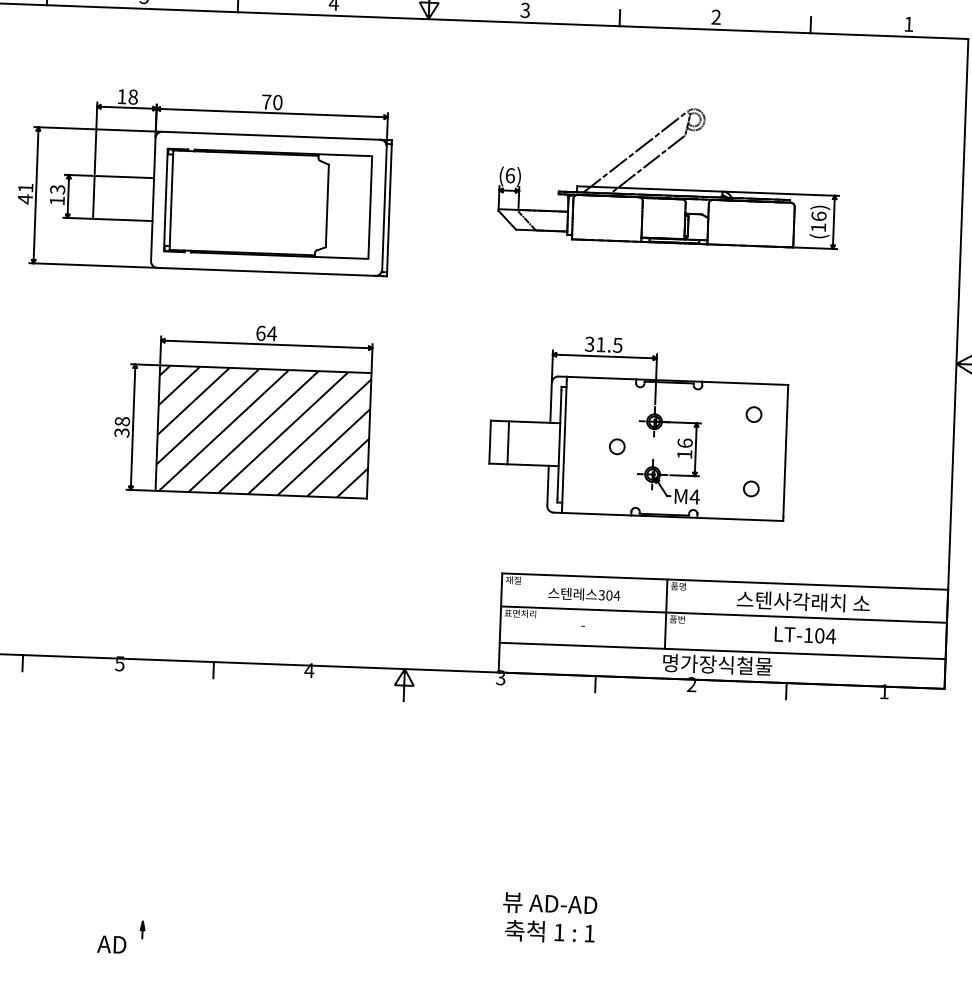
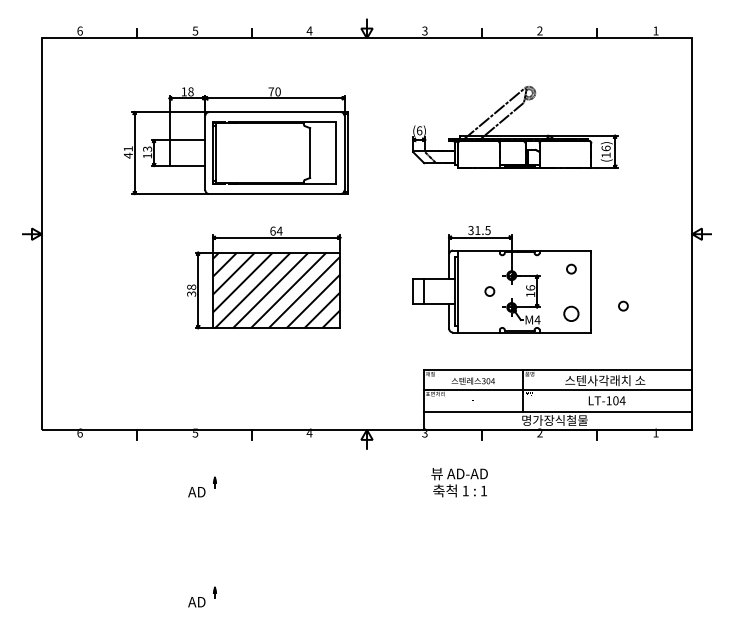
circle: (838, 478) -> (623, 305), added
circle: (751, 488) -> (571, 313), size x1.6
part: (128, 752) -> (202, 486), added
text: (549, 917) -> (459, 482), moved

